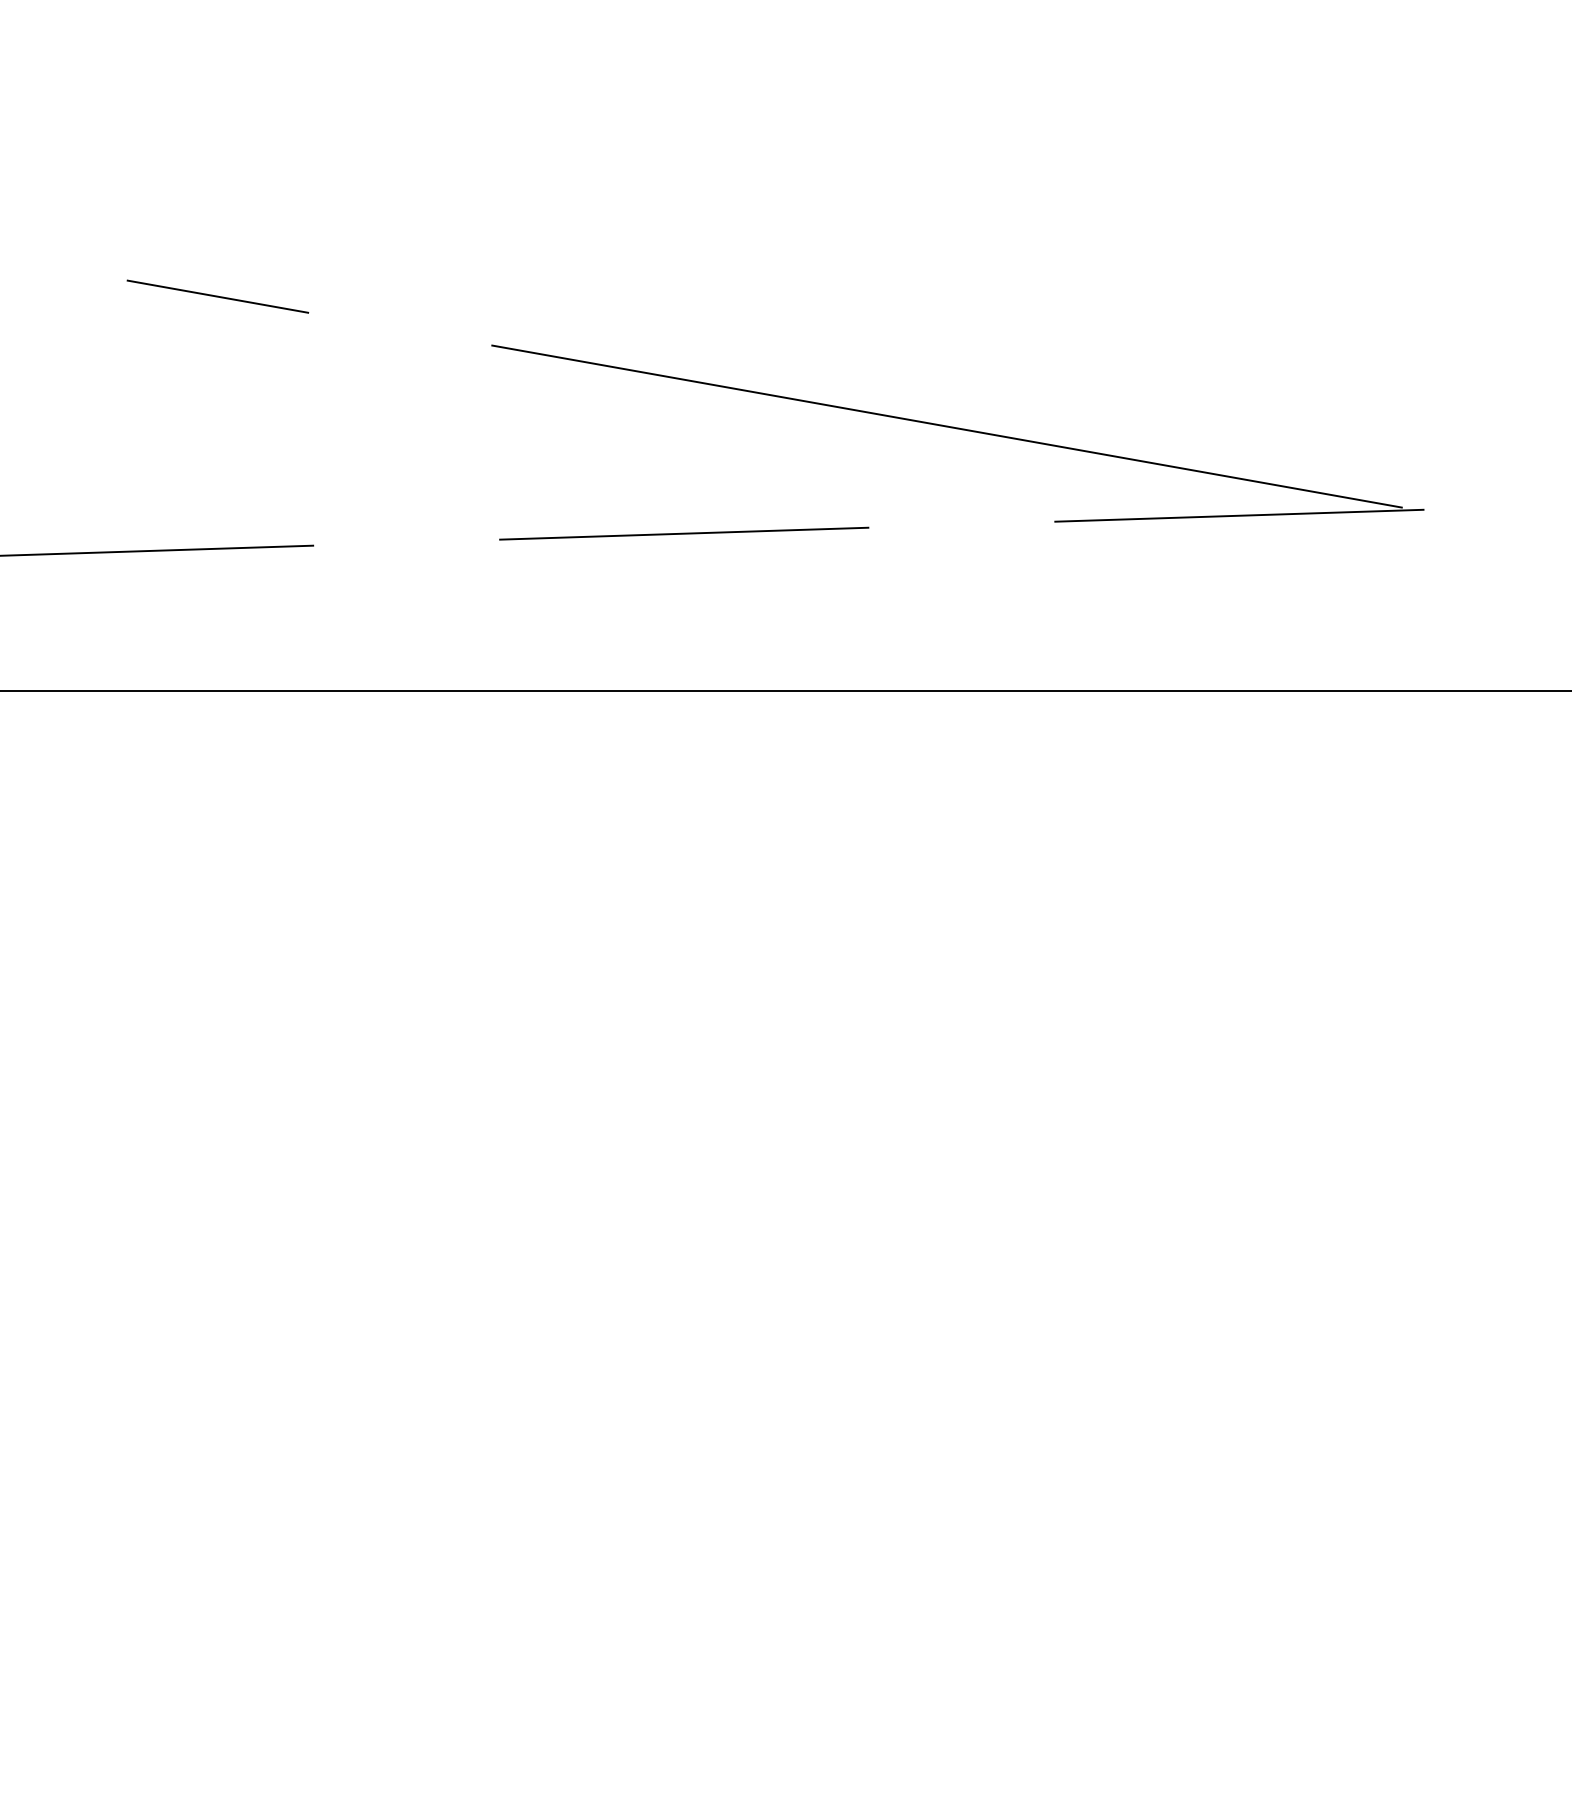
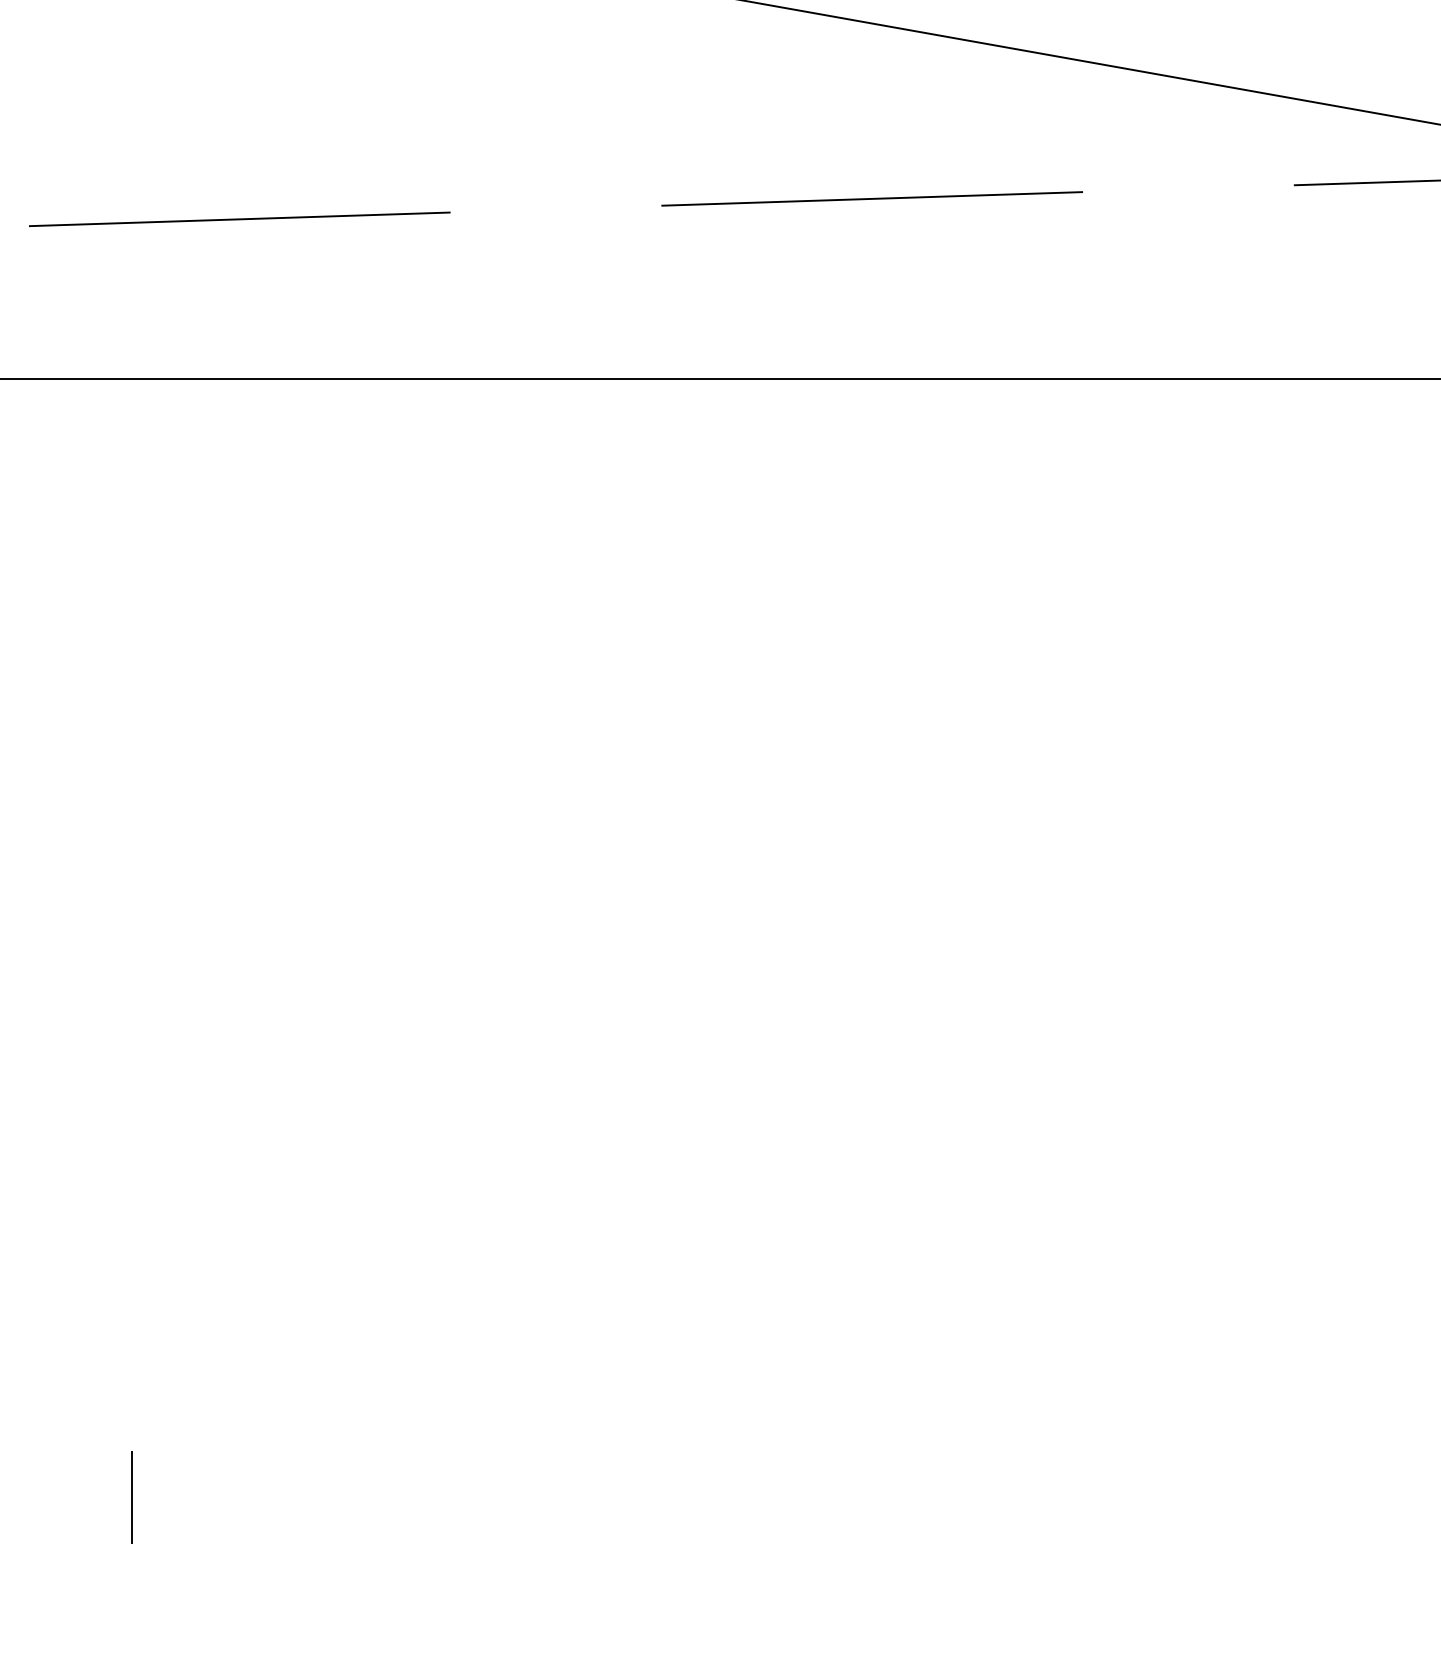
line: (34, 1673) -> (132, 1497), added

